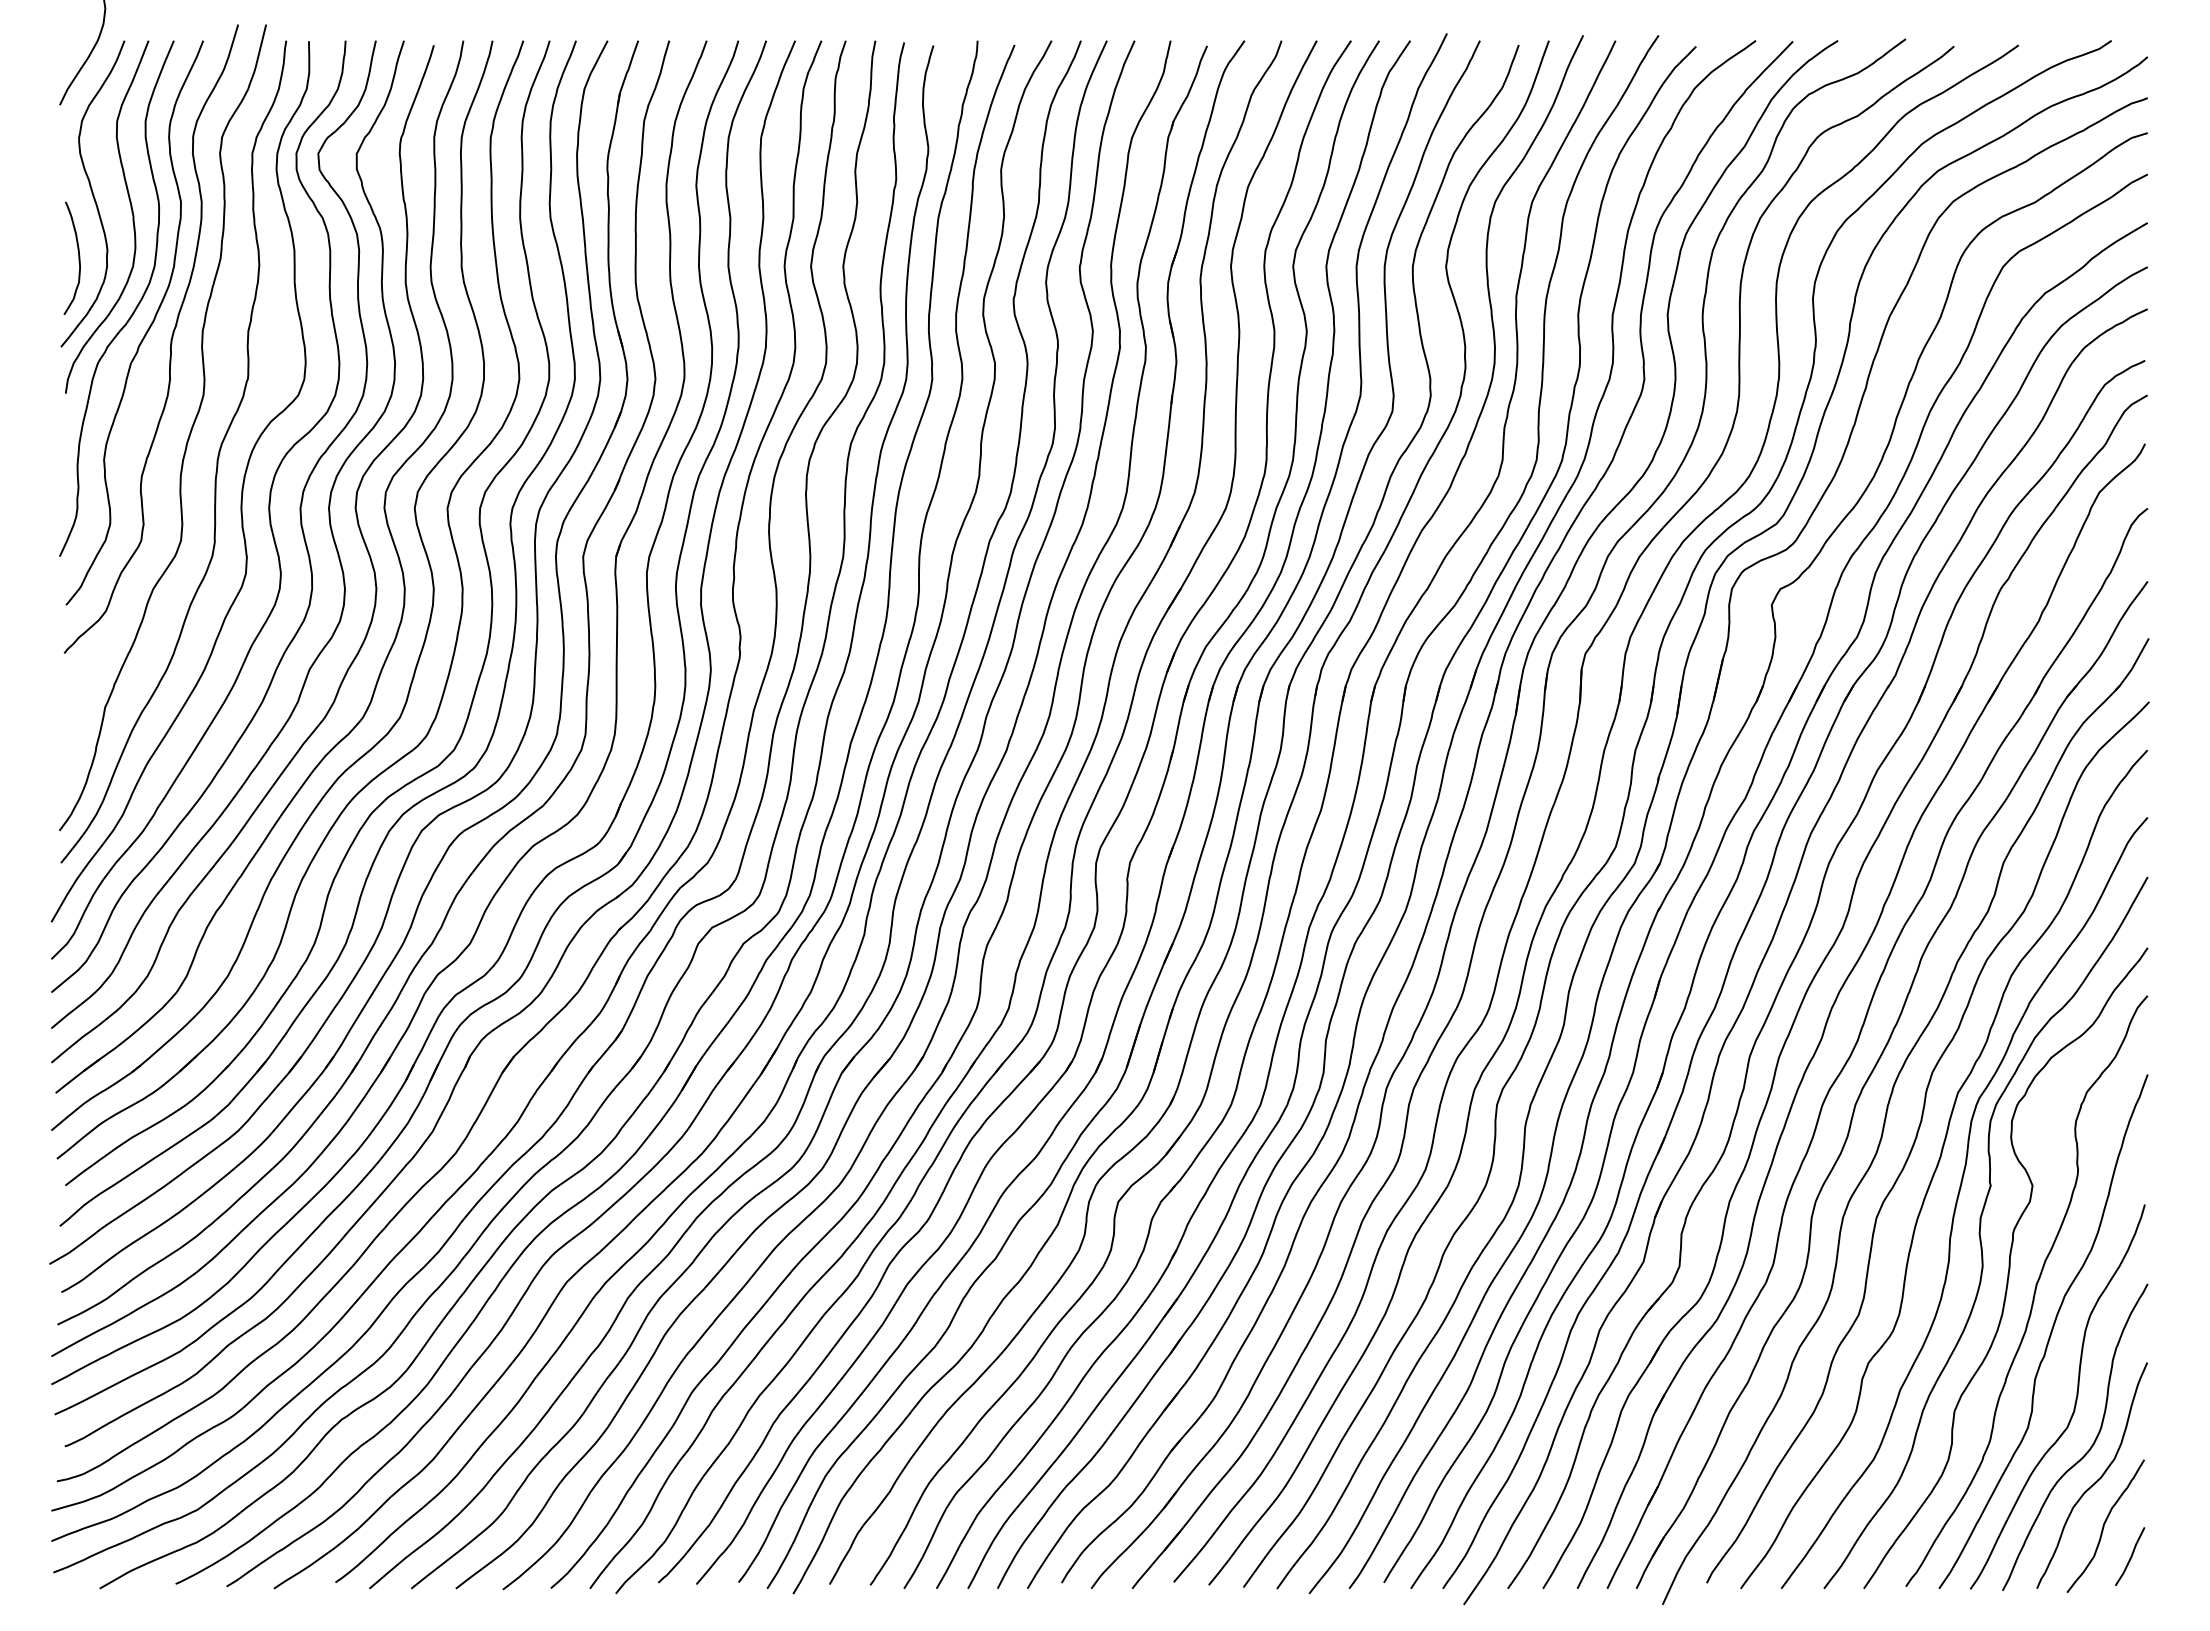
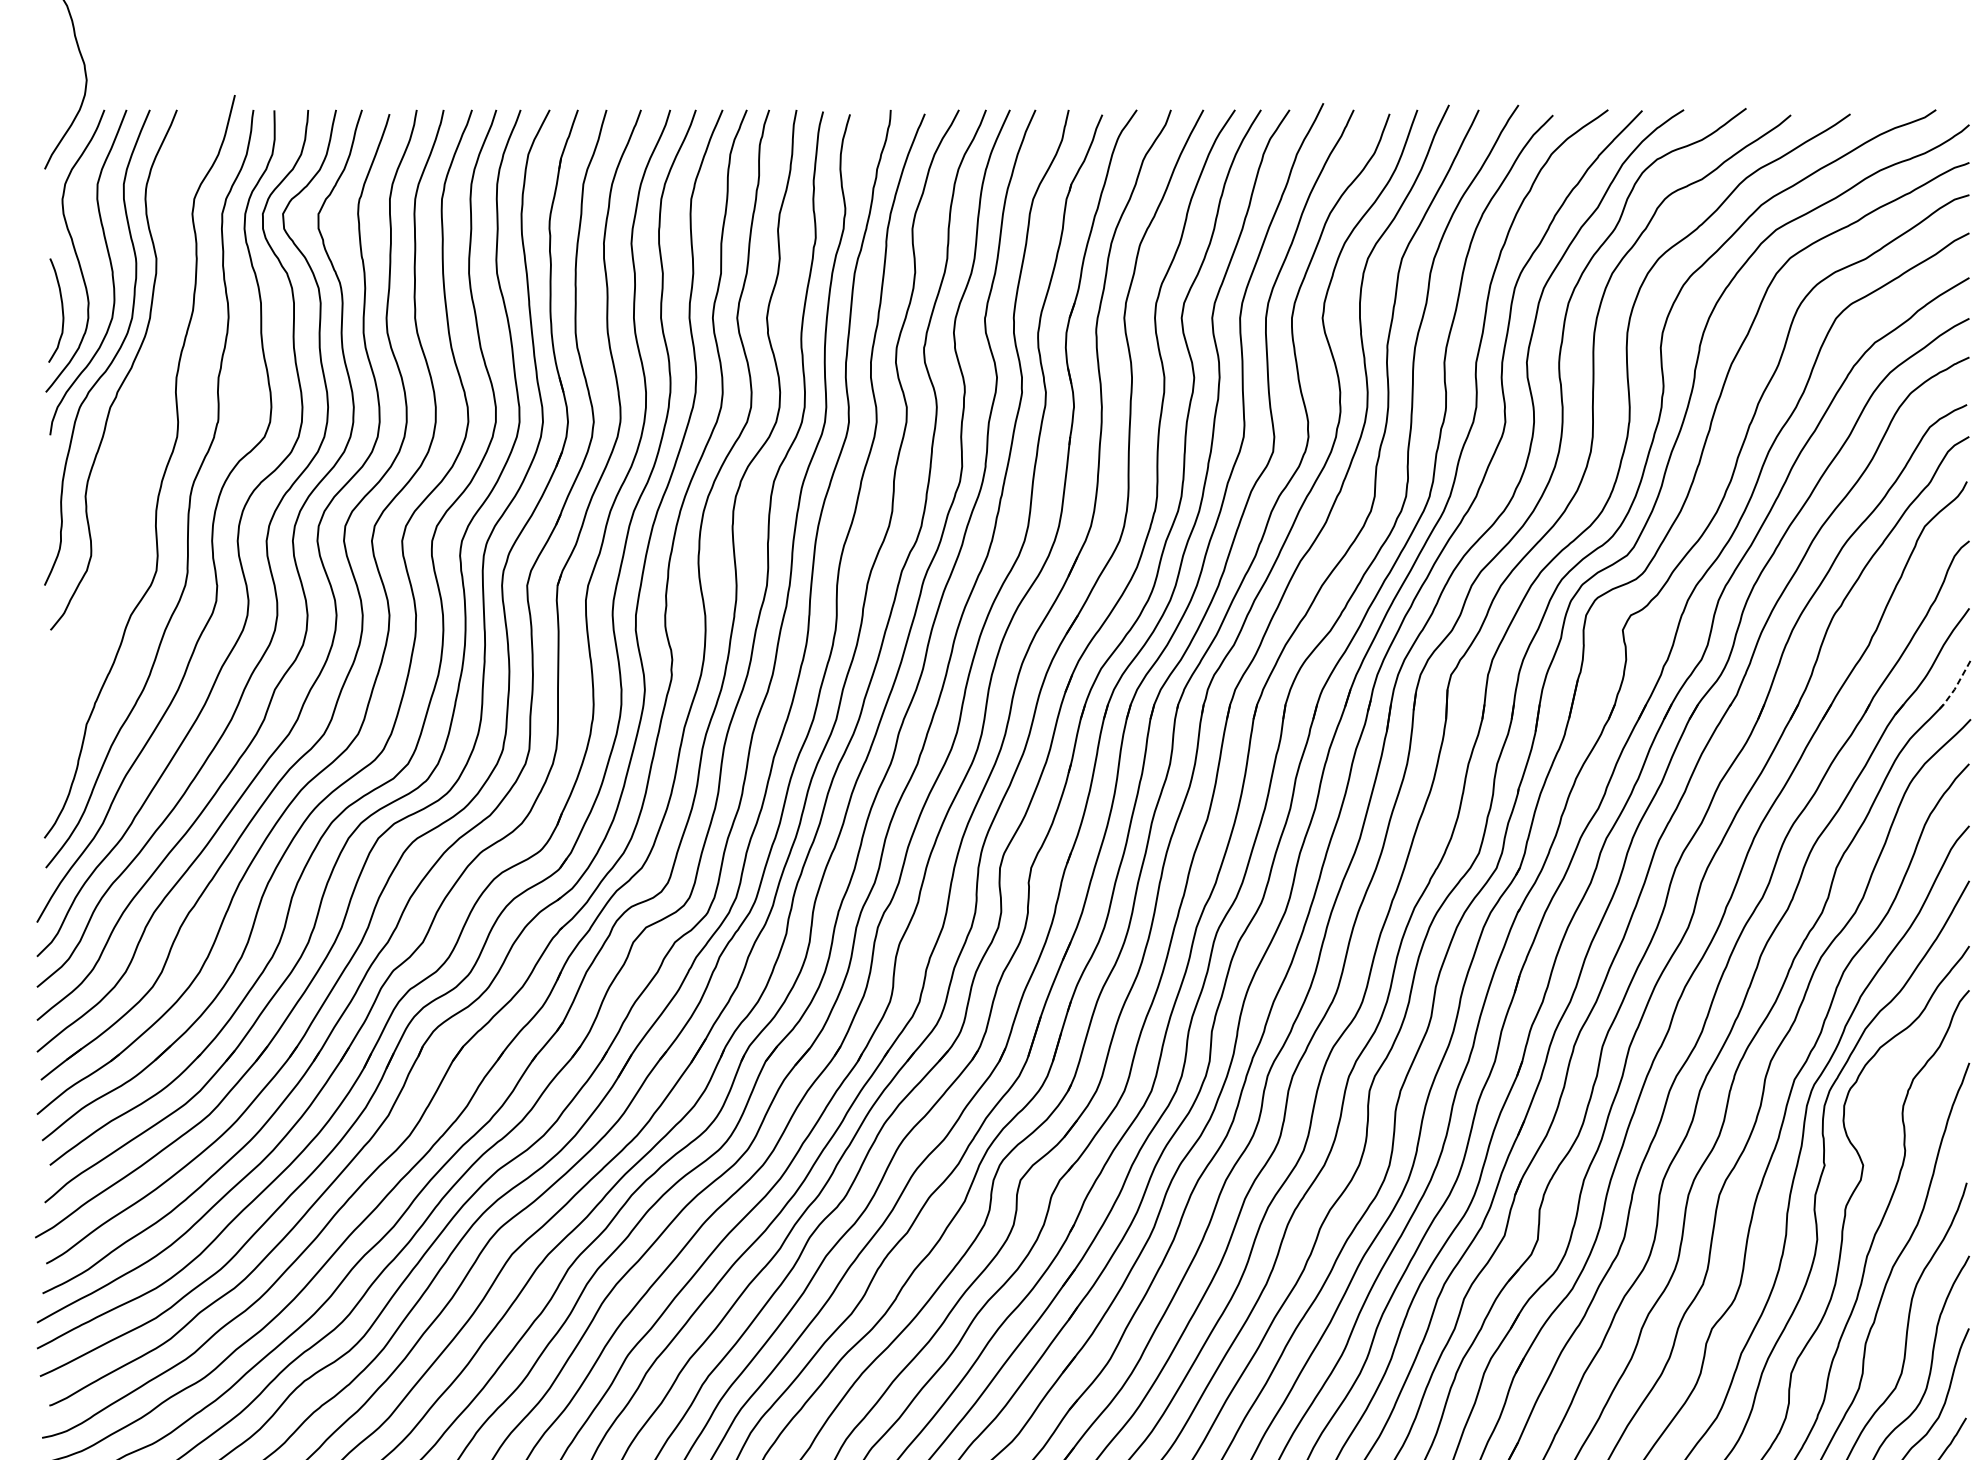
curve: (170, 339) -> (146, 385), removed
line: (2133, 667) -> (1956, 687), solid -> dashed

